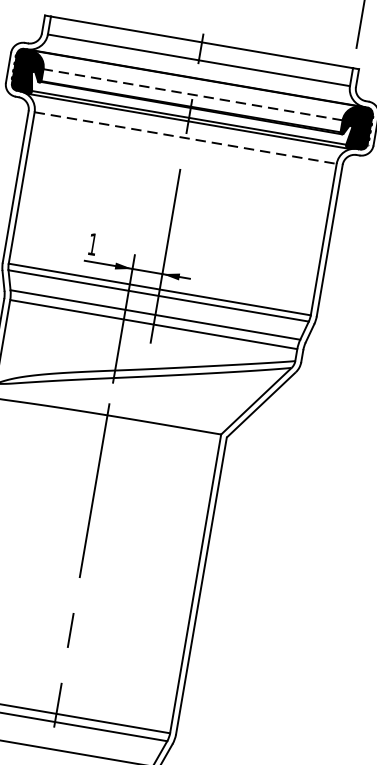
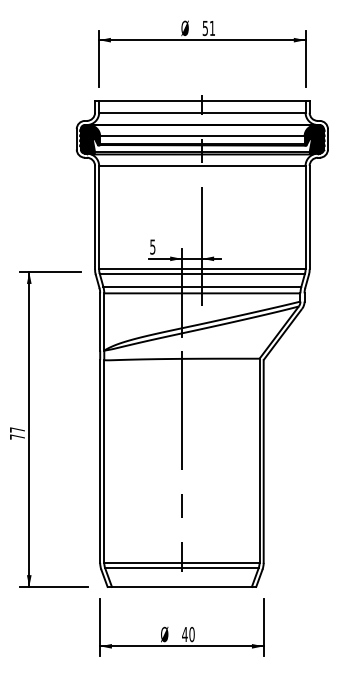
line: (191, 94) -> (201, 136), dashed -> solid
line: (185, 137) -> (202, 165), dashed -> solid
text: (92, 243) -> (152, 246), 1 -> 5

